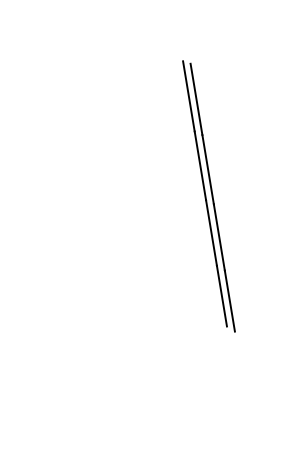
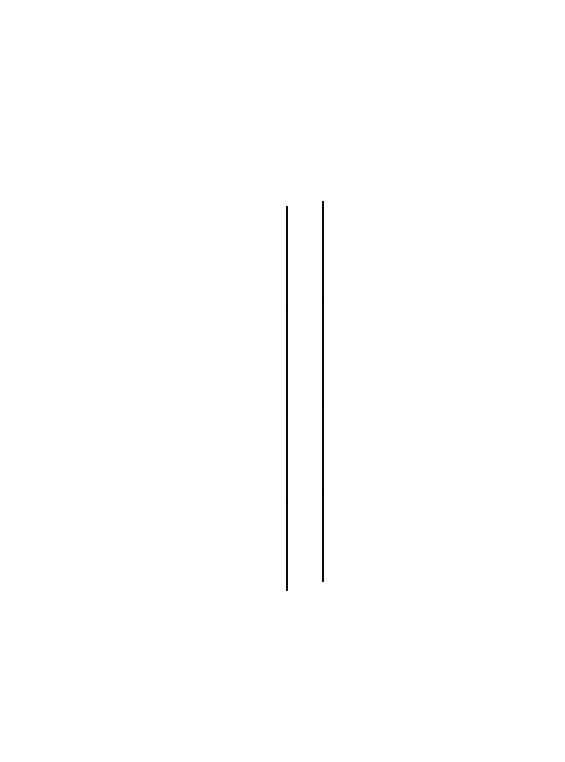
line: (204, 193) -> (322, 391), moved

